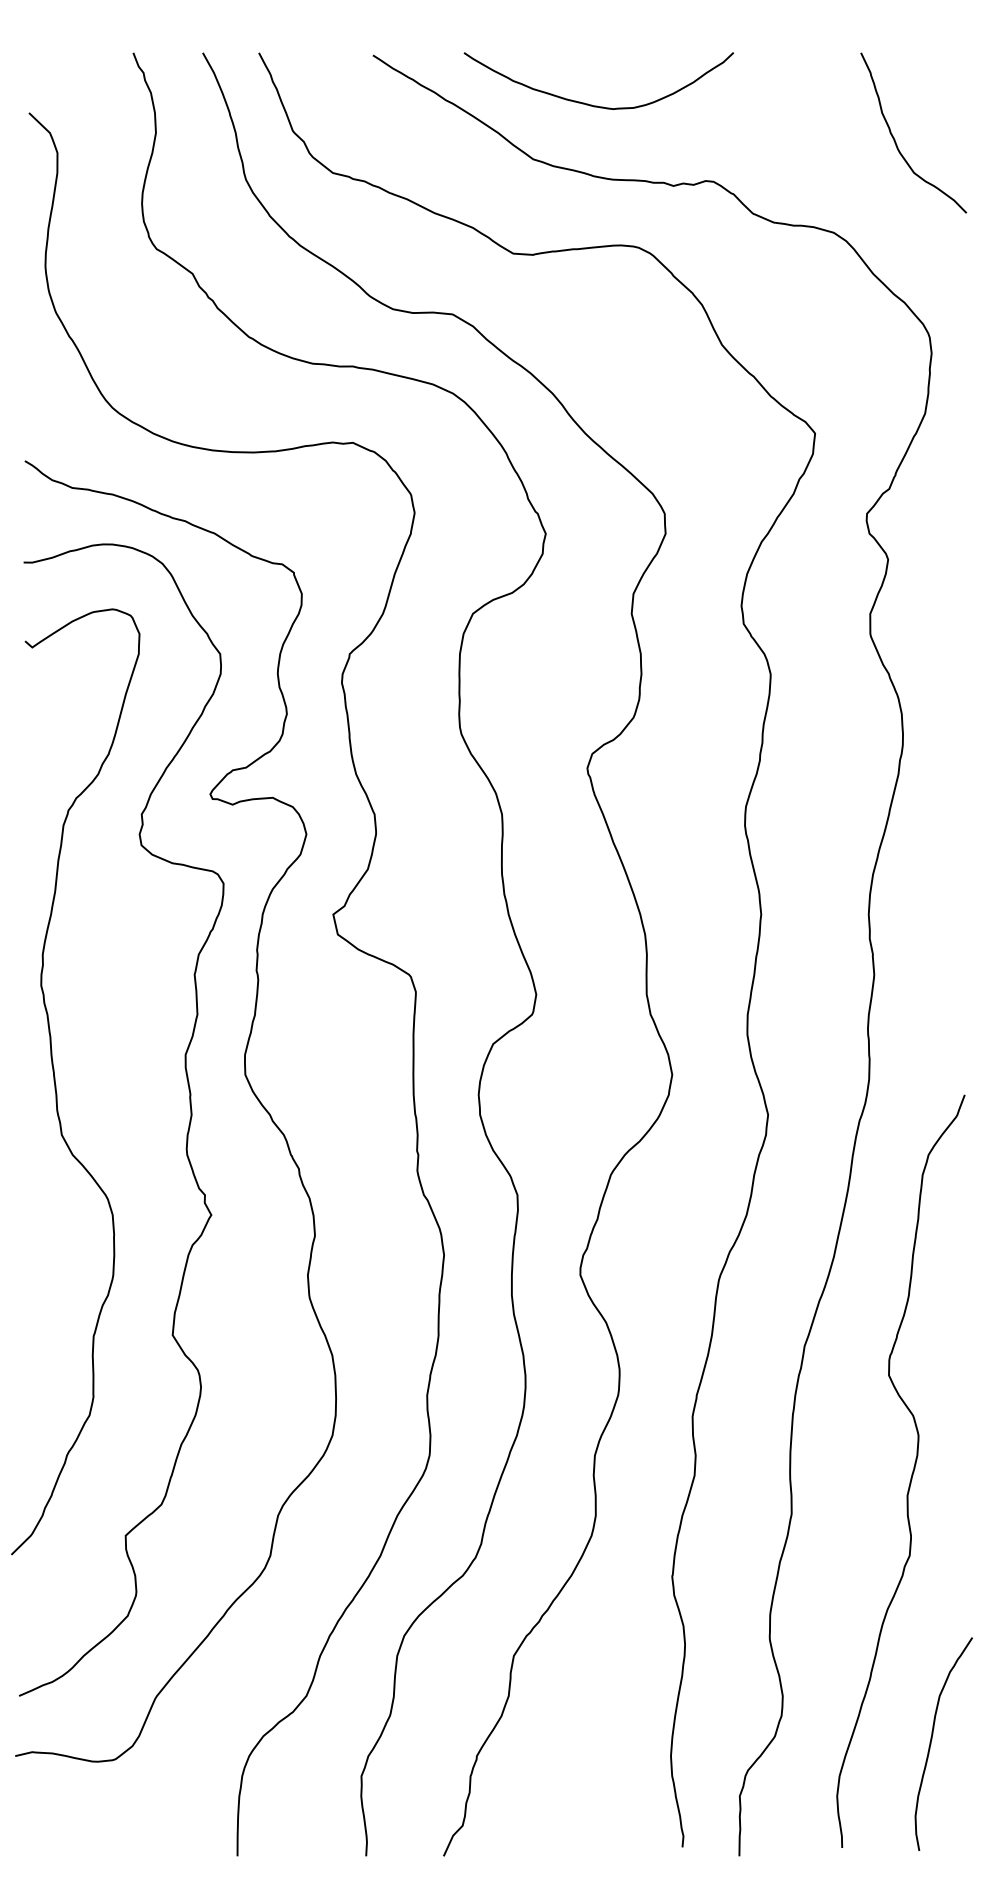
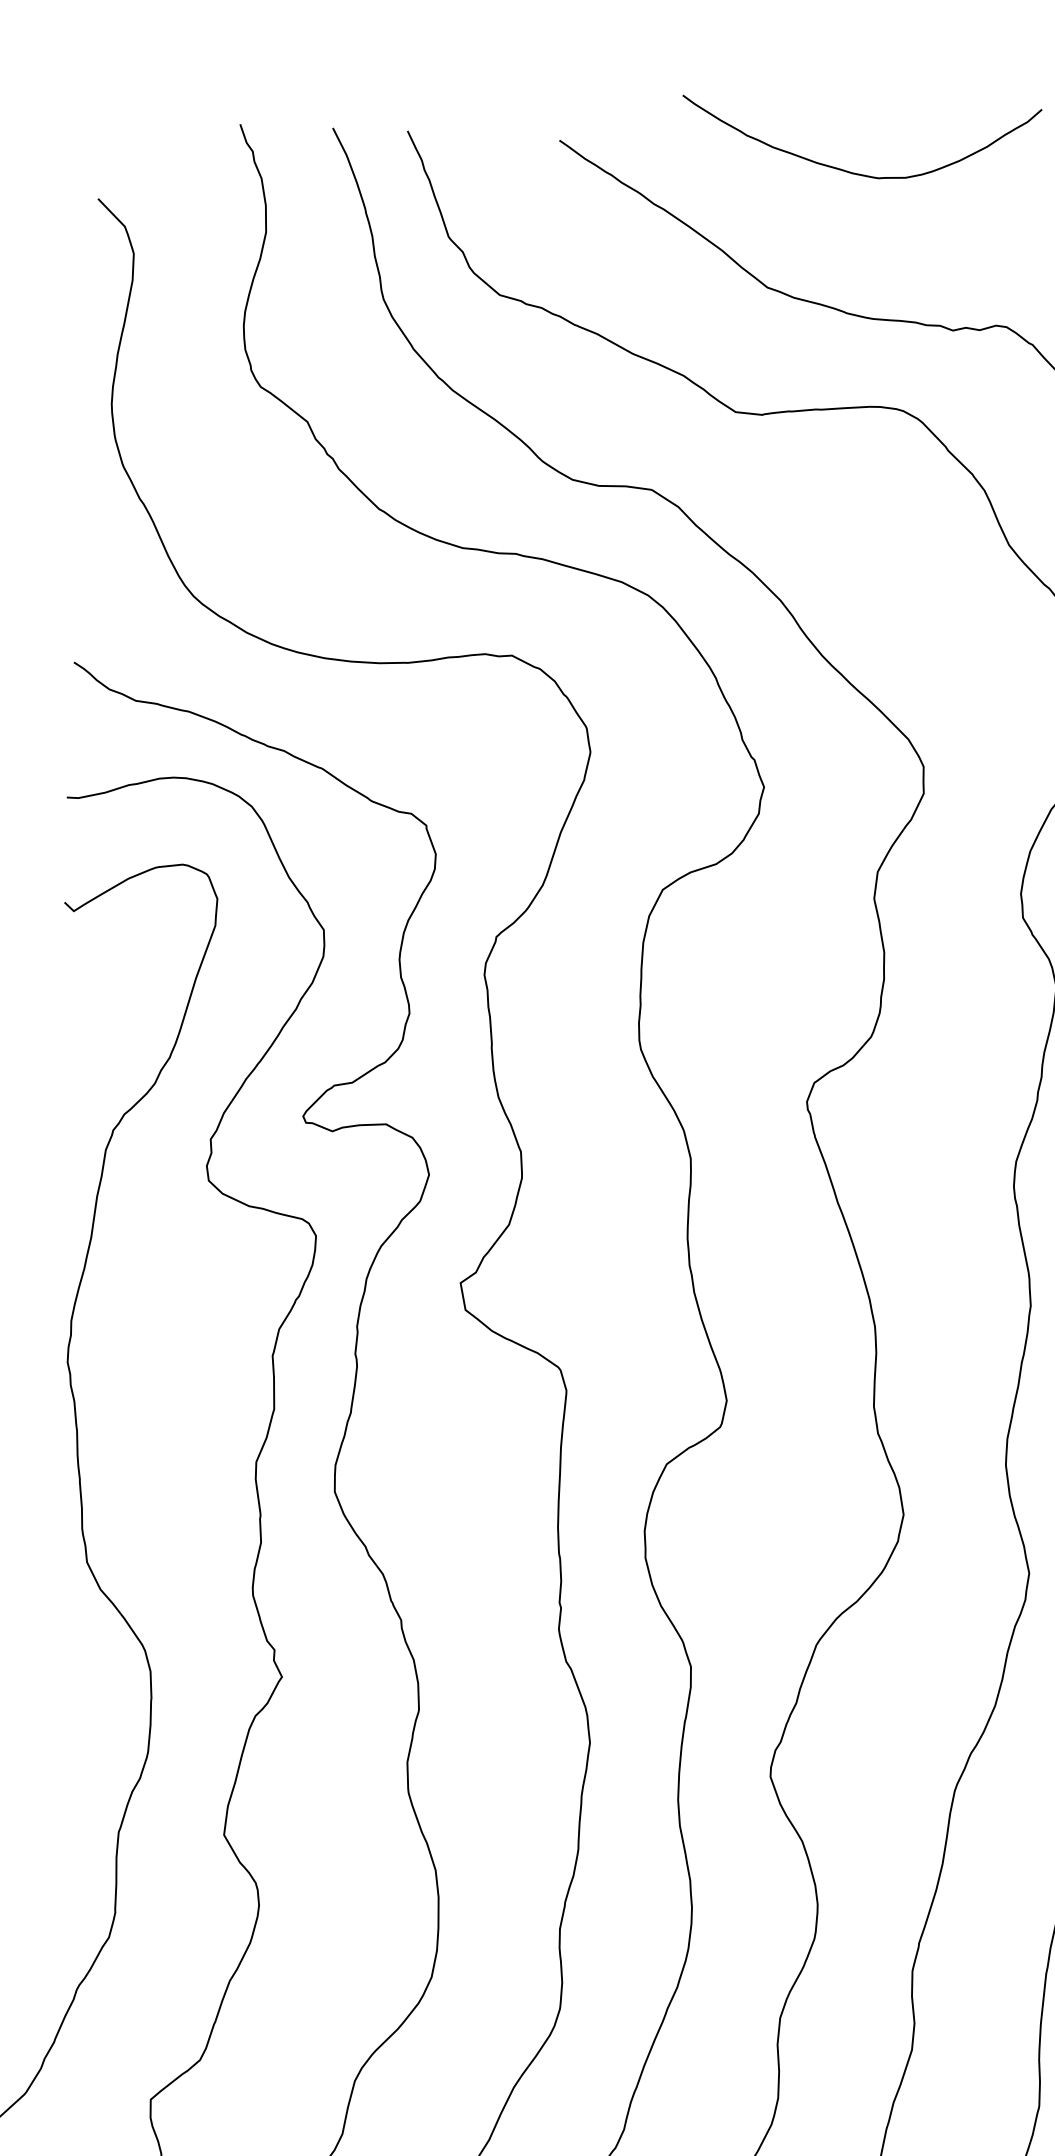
curve: (591, 104) -> (849, 170), moved

